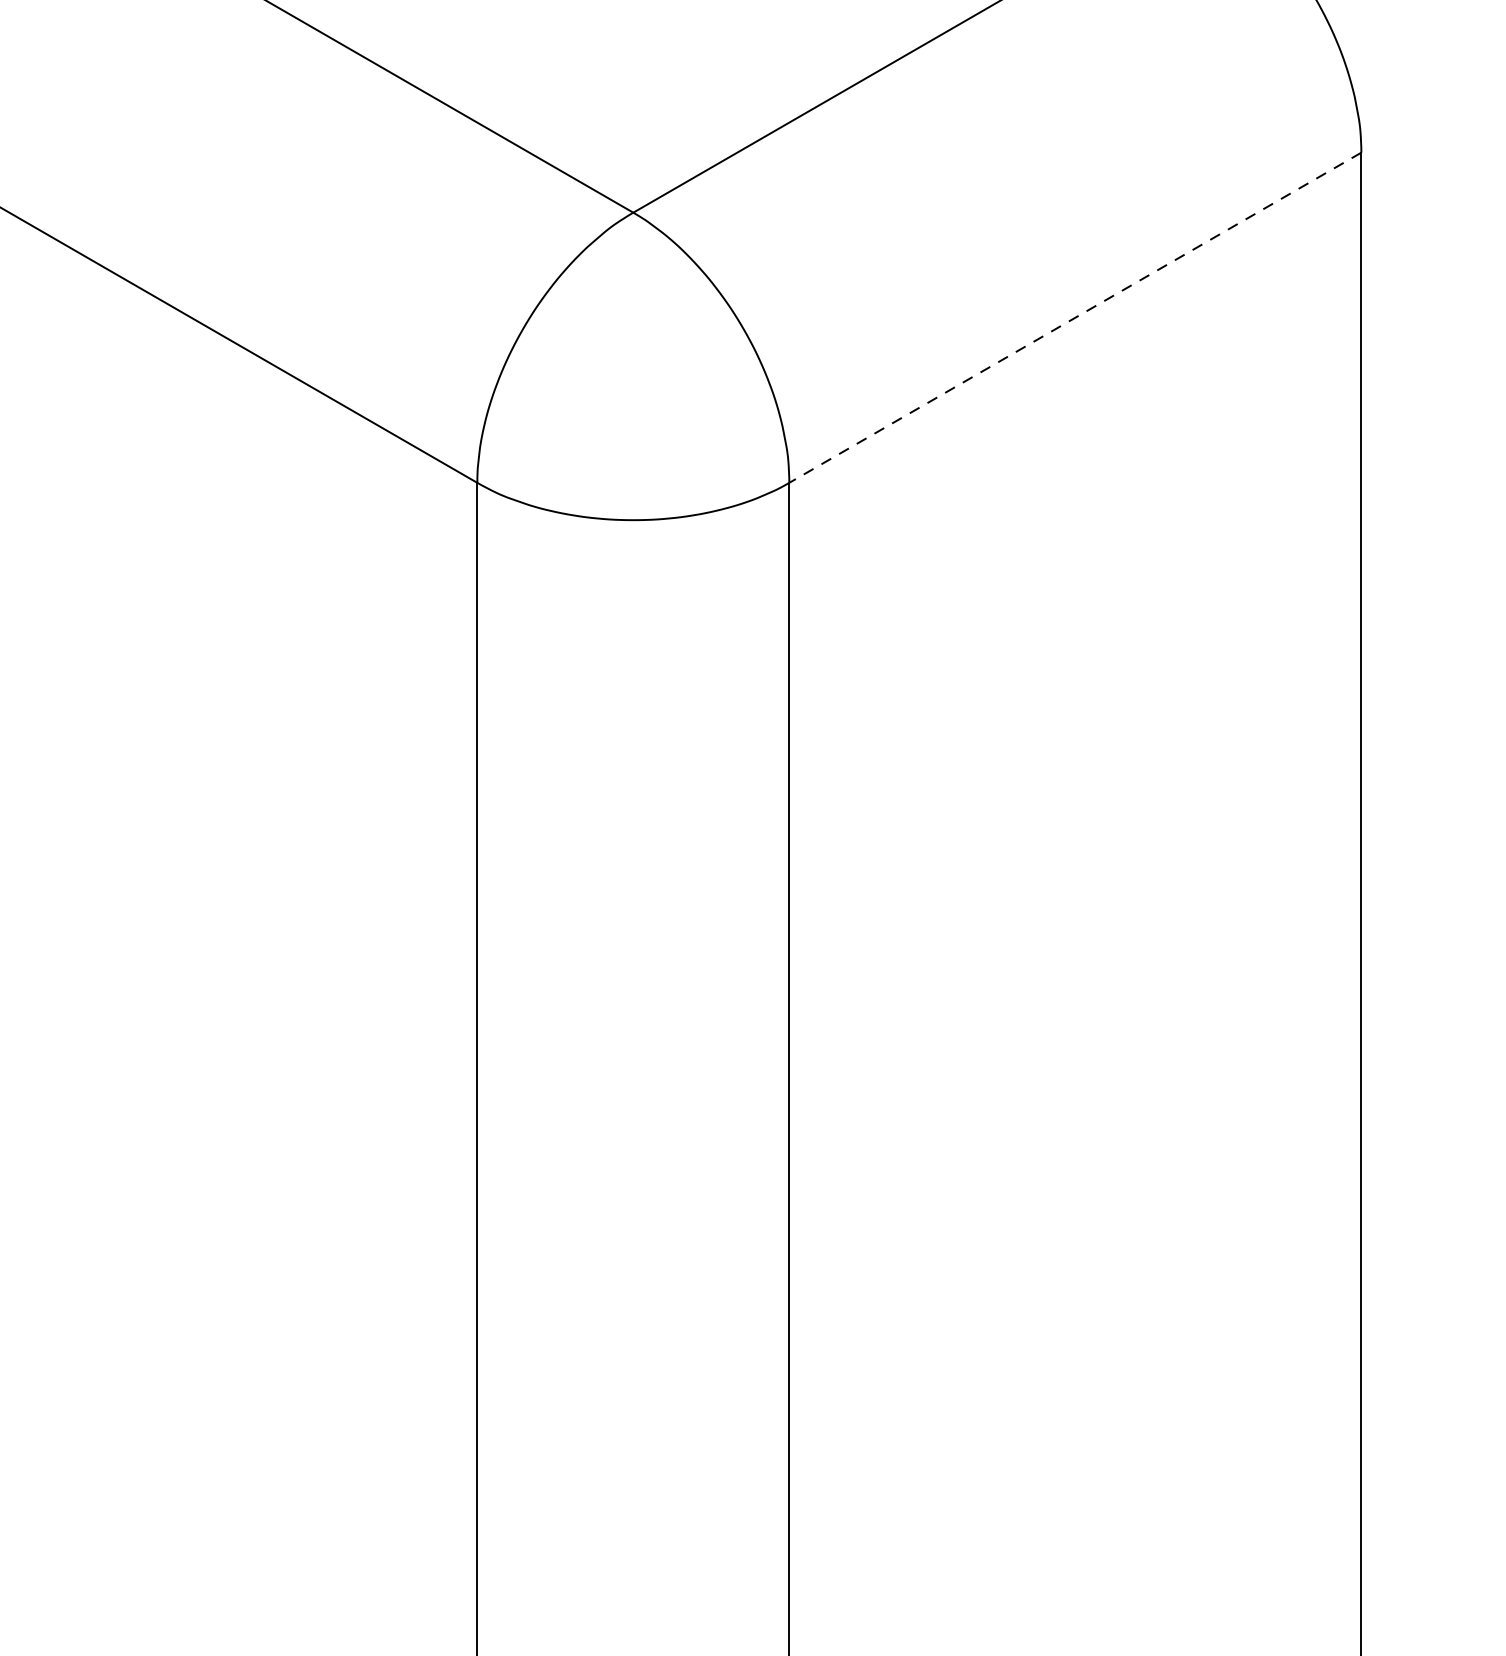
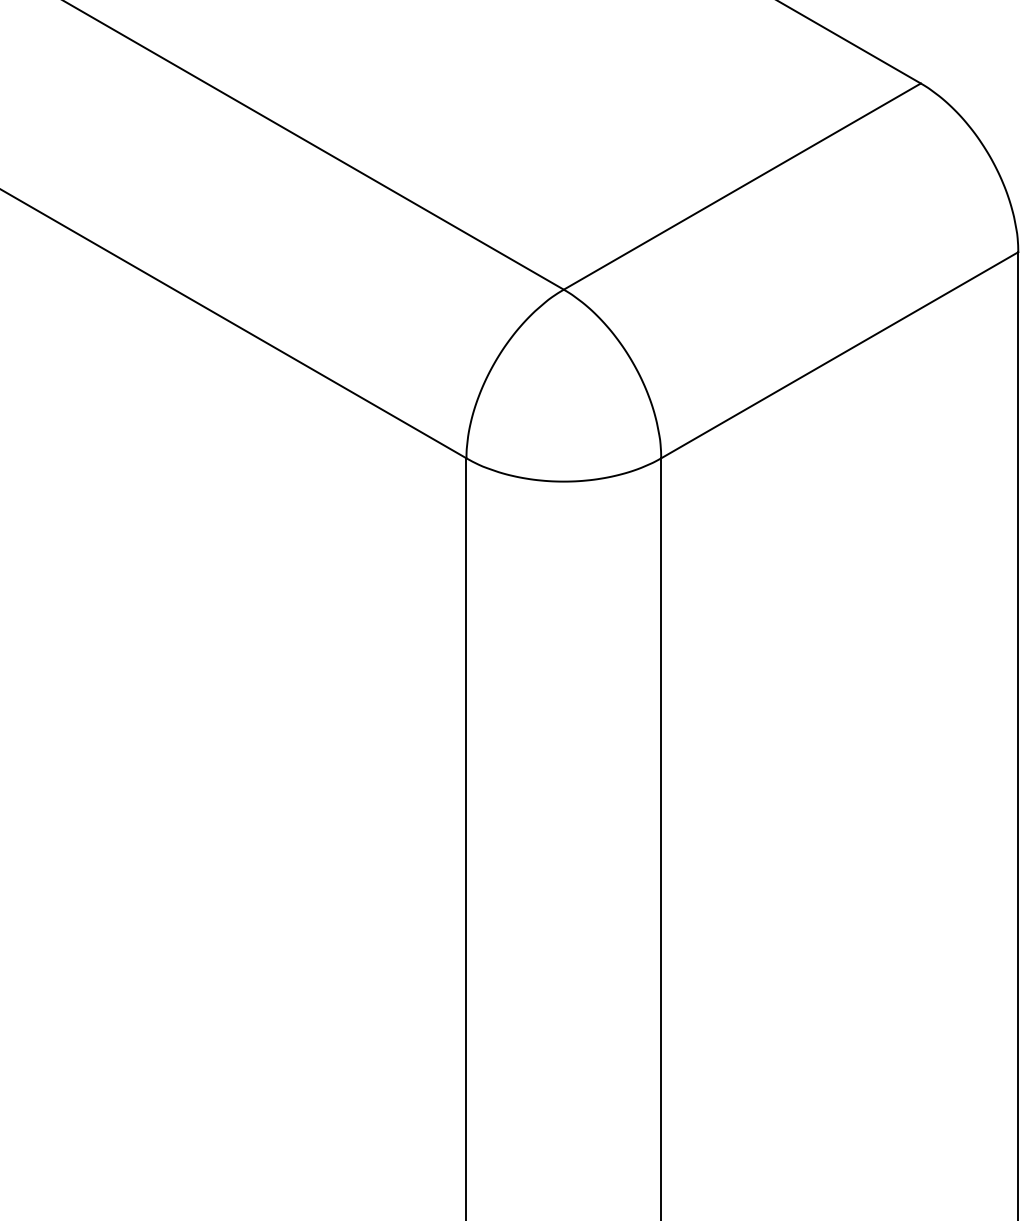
line: (1074, 318) -> (839, 355), dashed -> solid

